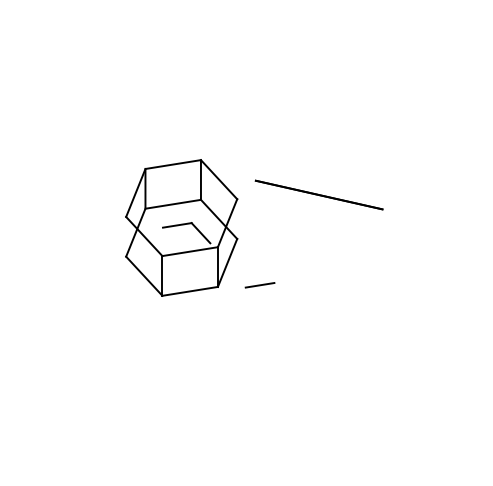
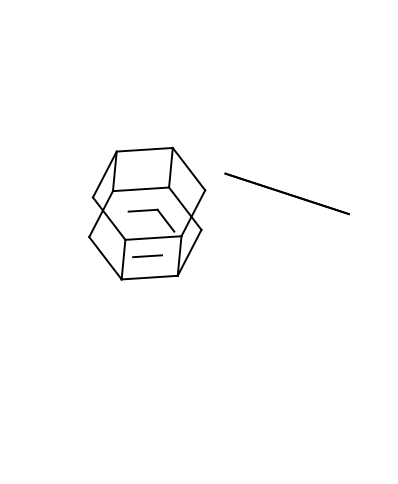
line: (259, 285) -> (147, 256), moved

